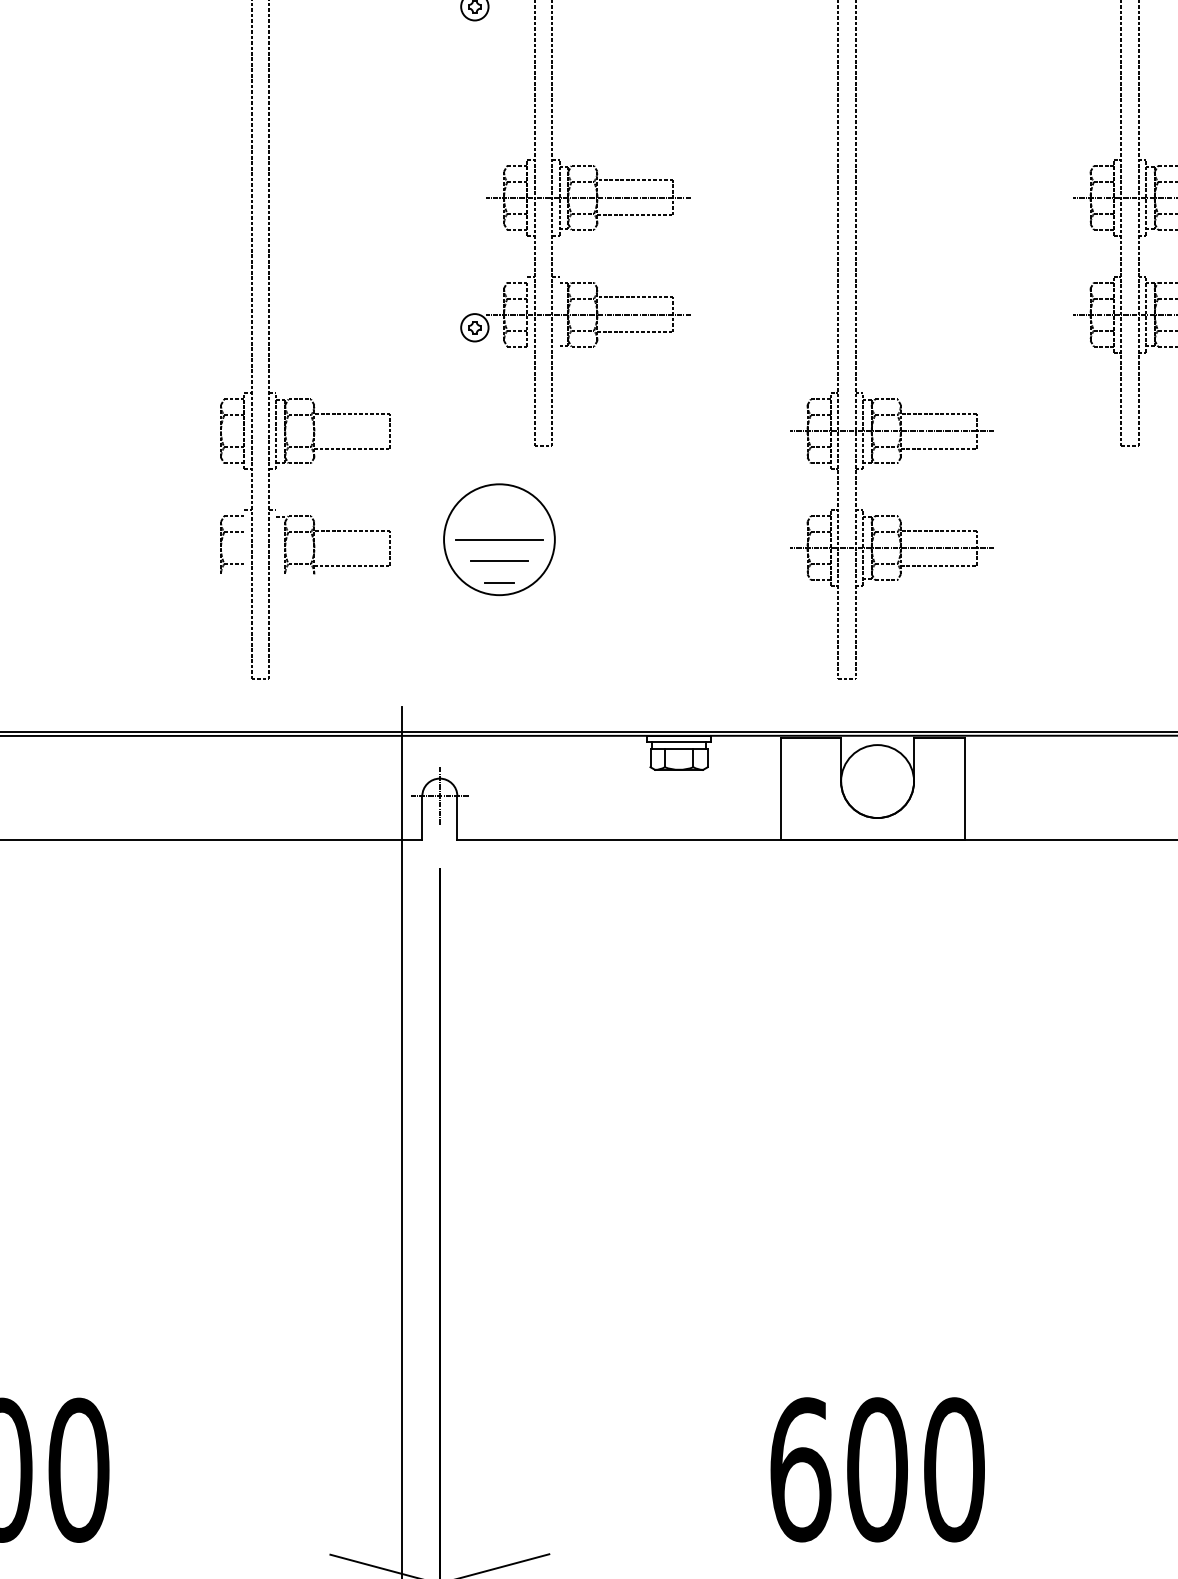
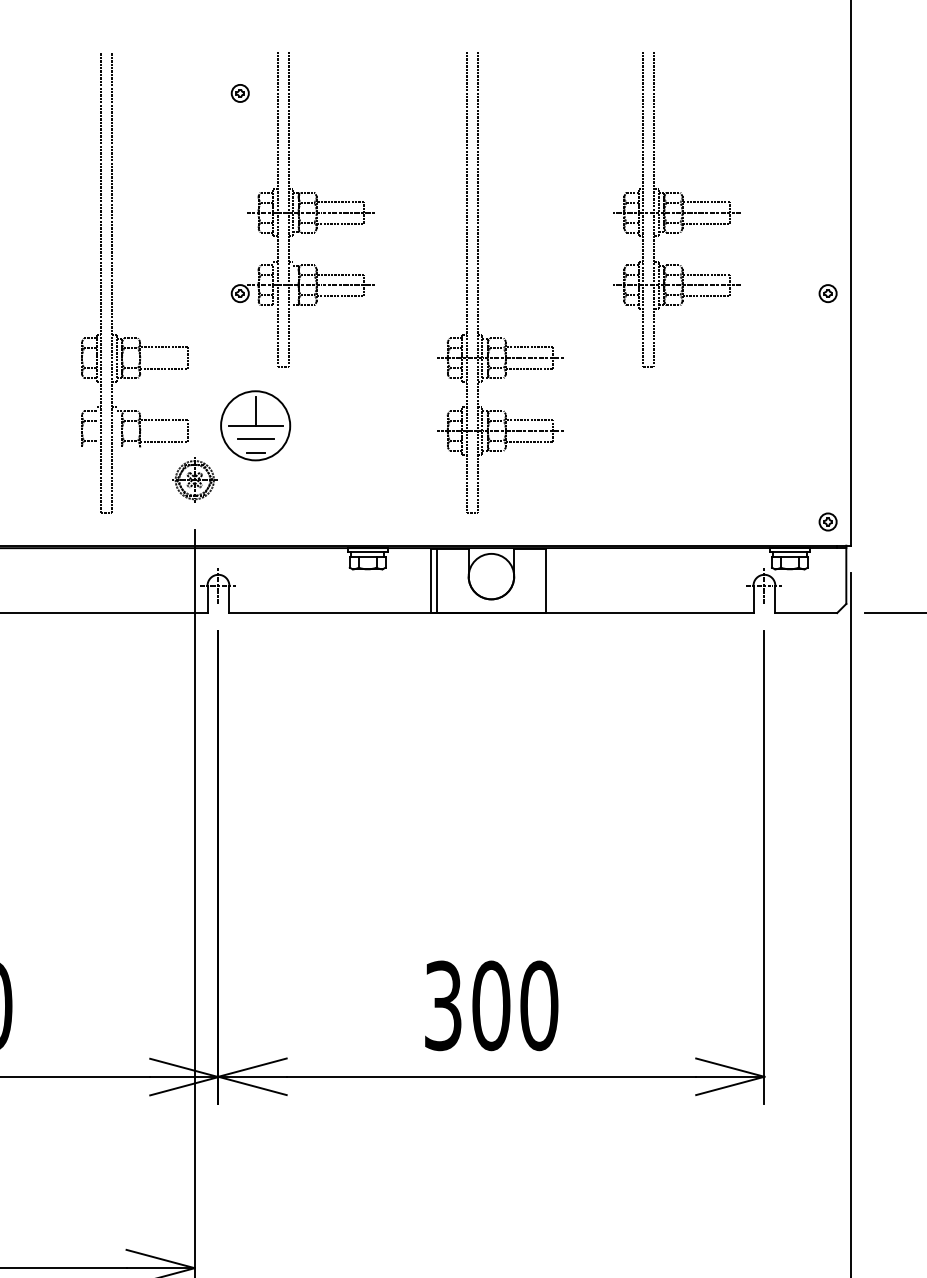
line: (499, 516) -> (255, 411), added
part: (401, 625) -> (194, 479), added
line: (789, 789) -> (436, 581), added
text: (800, 1469) -> (443, 1005), 600 -> 300

